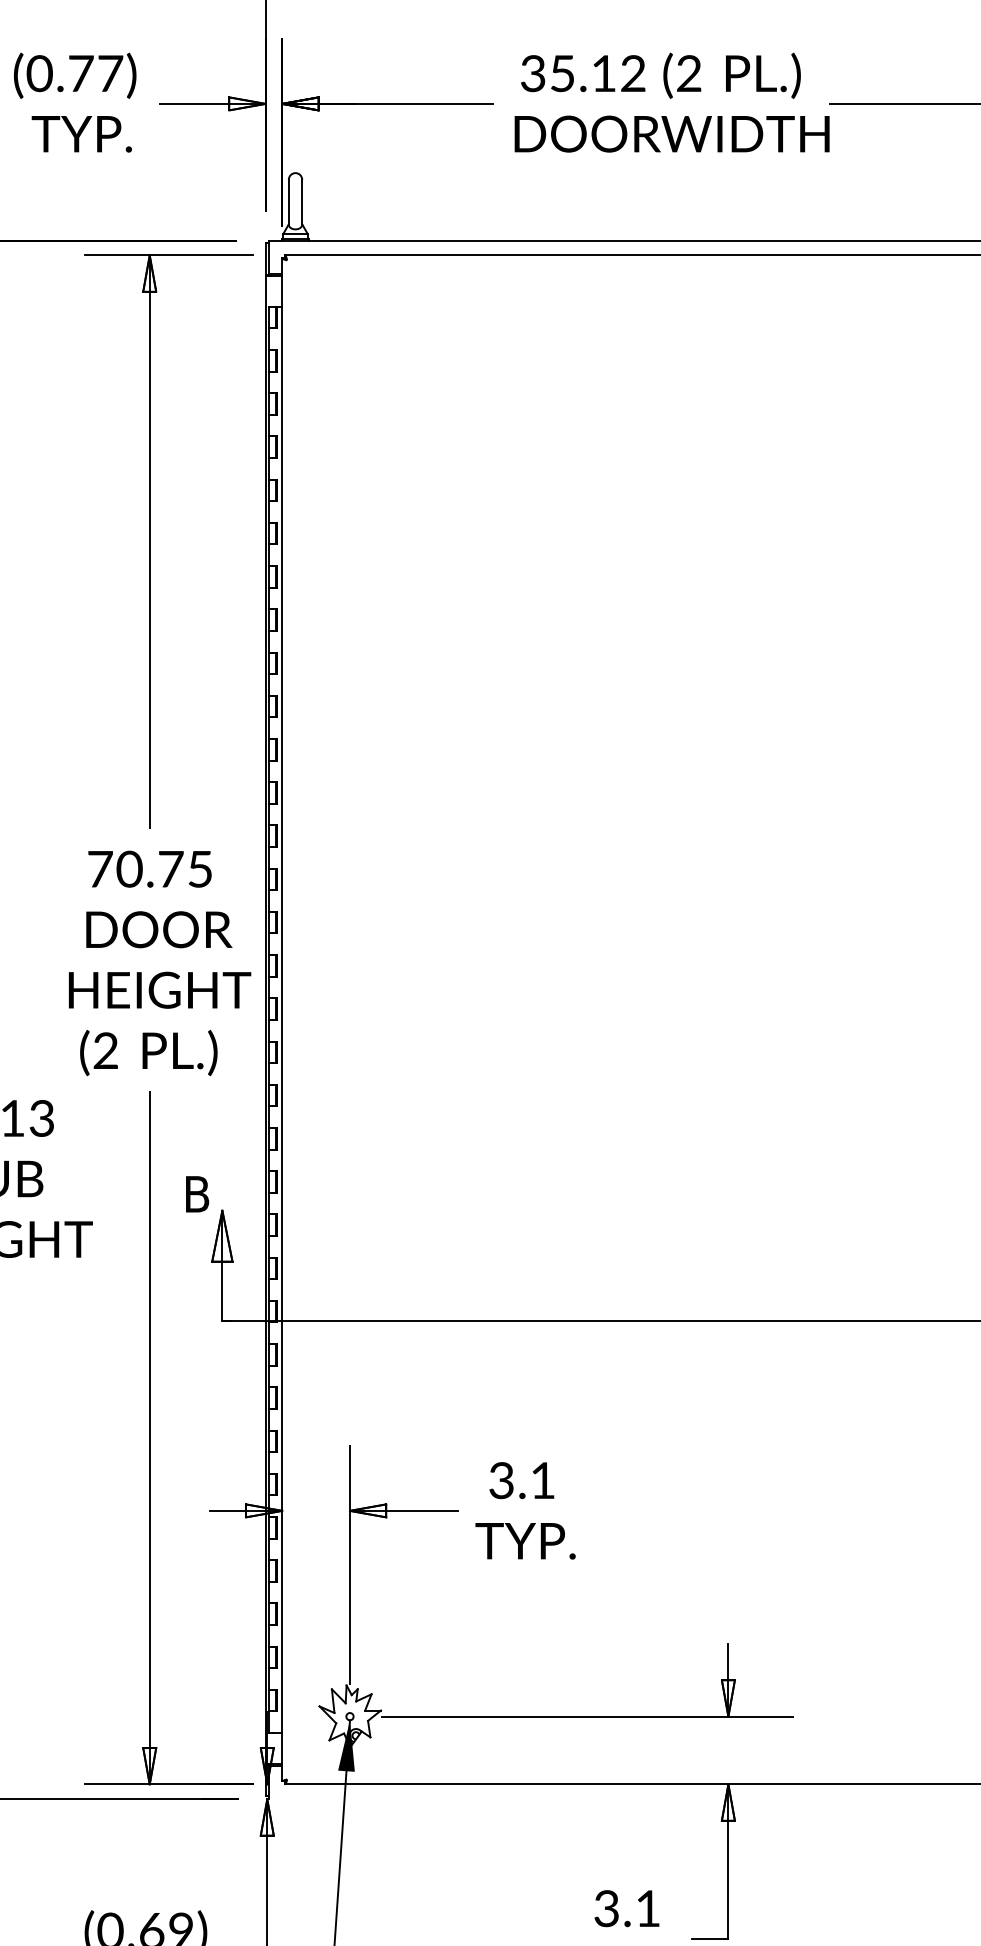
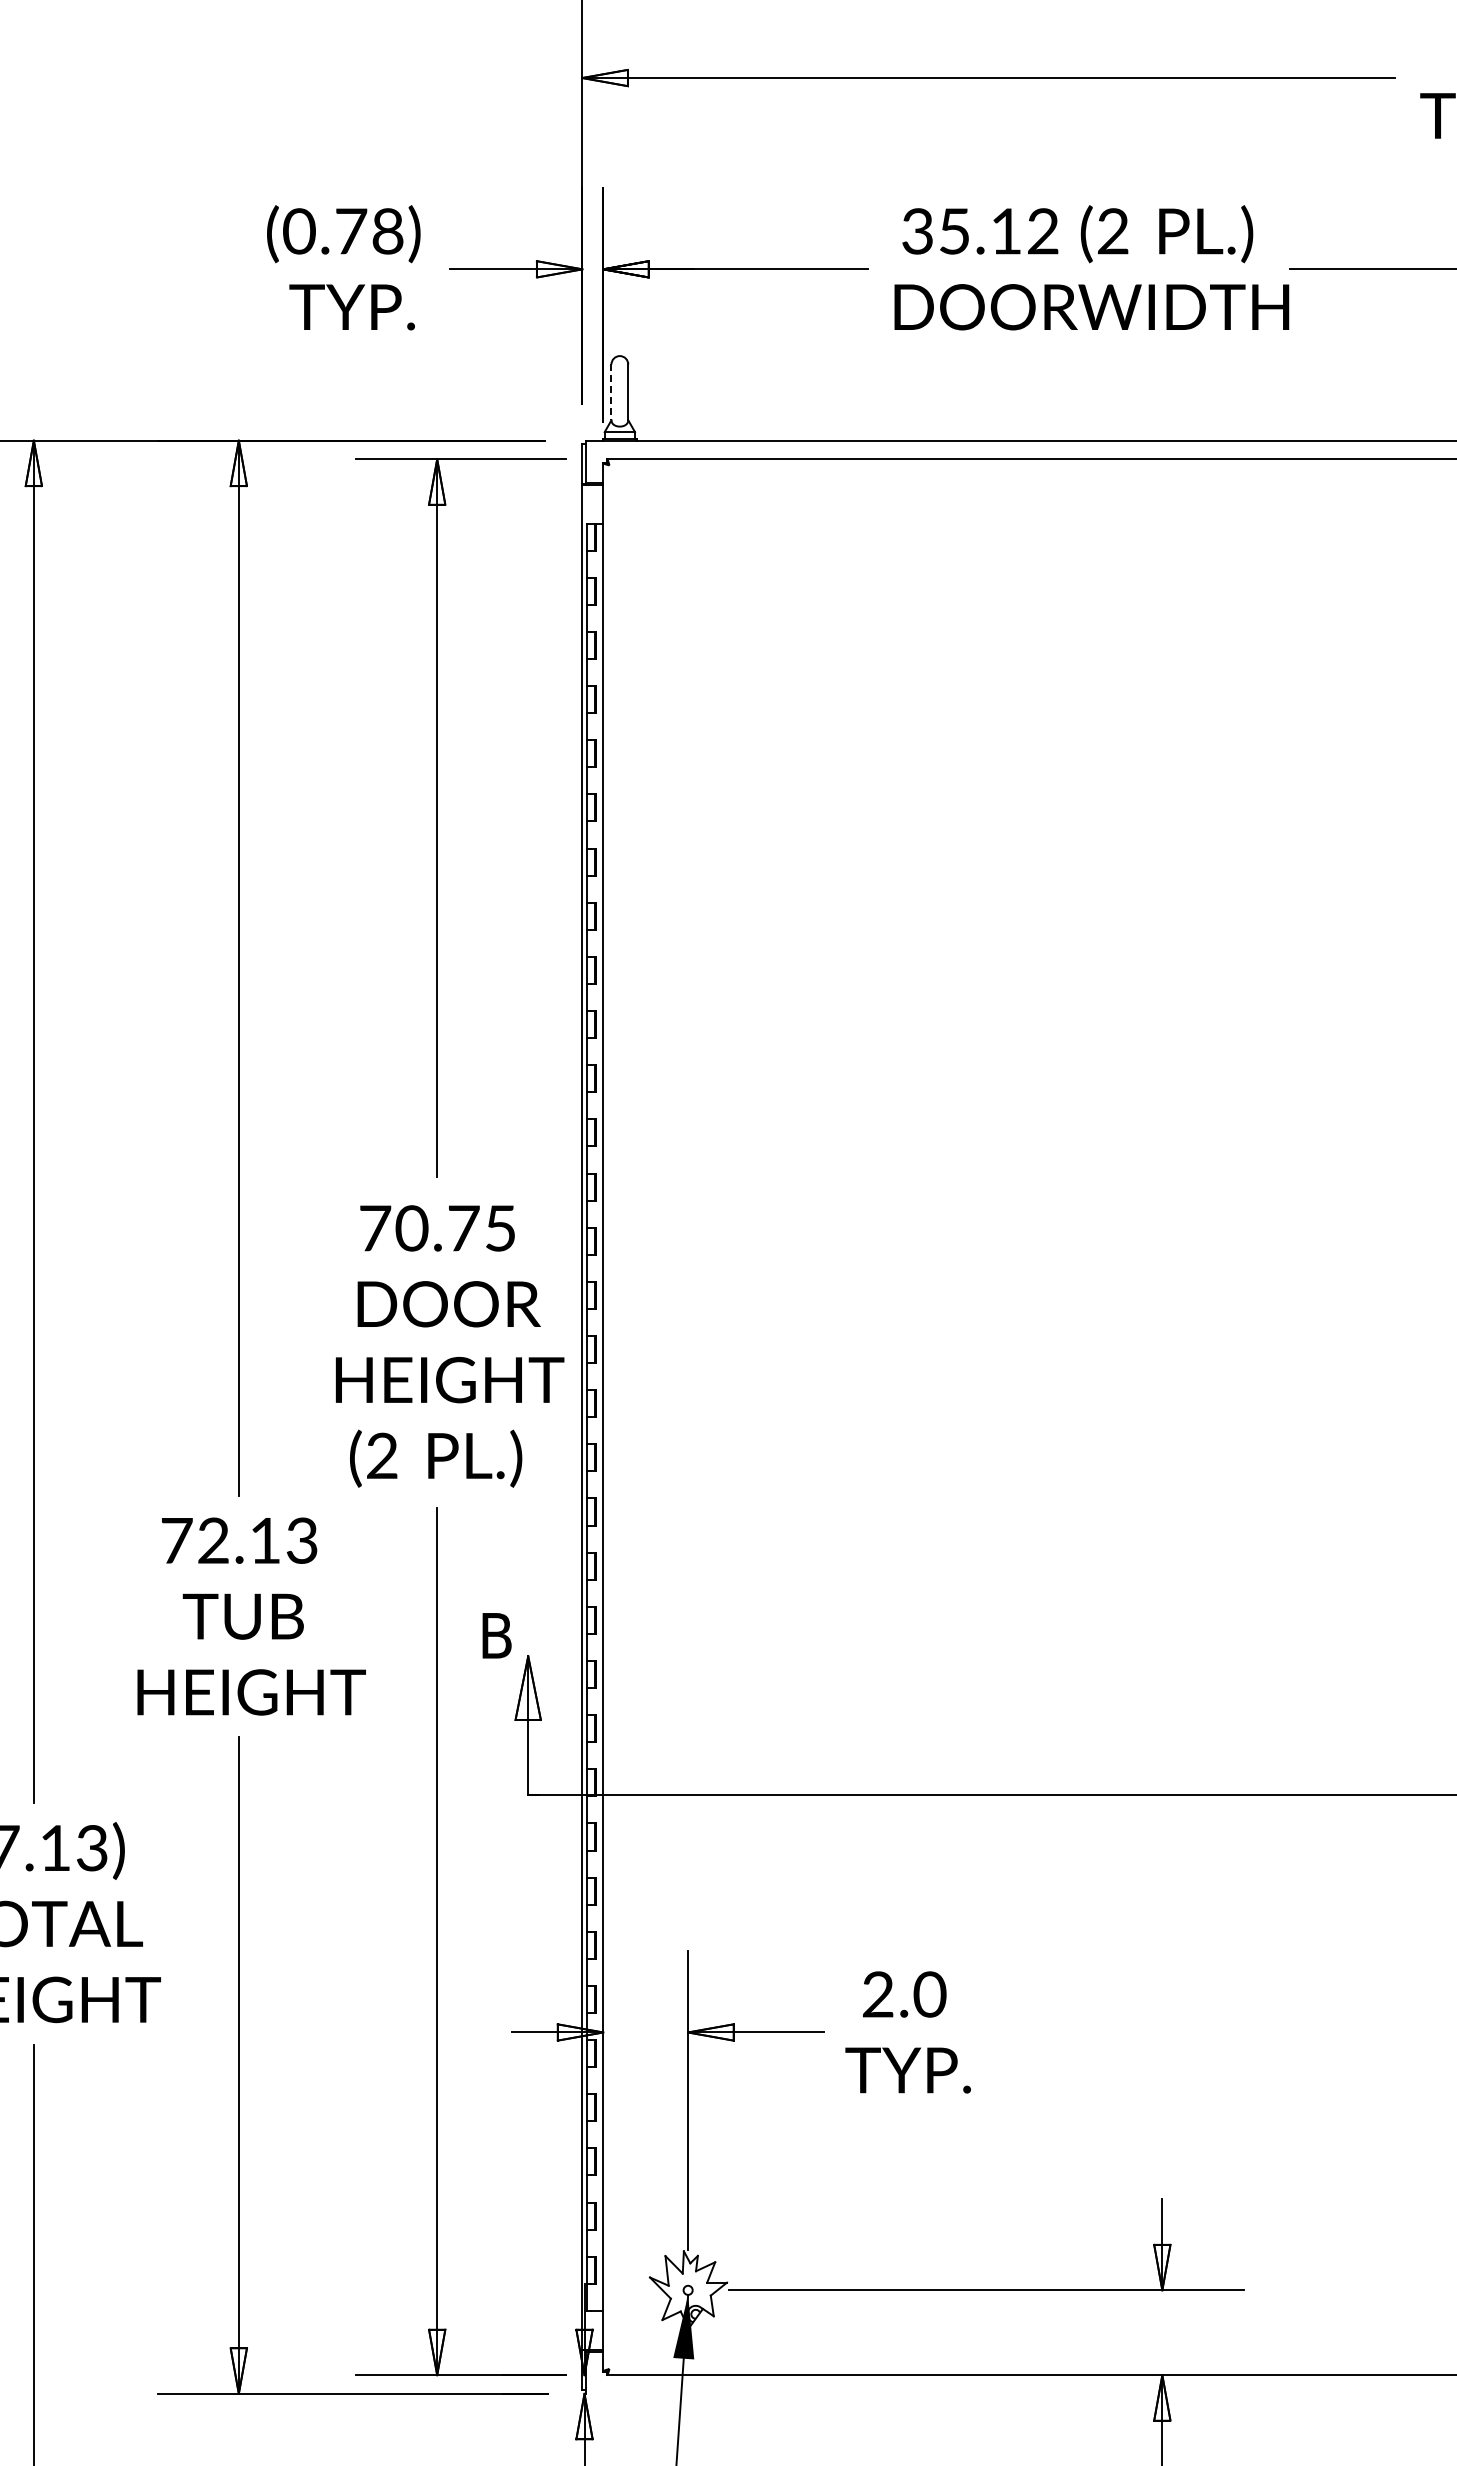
text: (110, 73) -> (387, 231), (0.77) -> (0.78)
line: (288, 202) -> (611, 392), solid -> dashed
text: (522, 1480) -> (904, 1994), 3.1 -> 2.0

